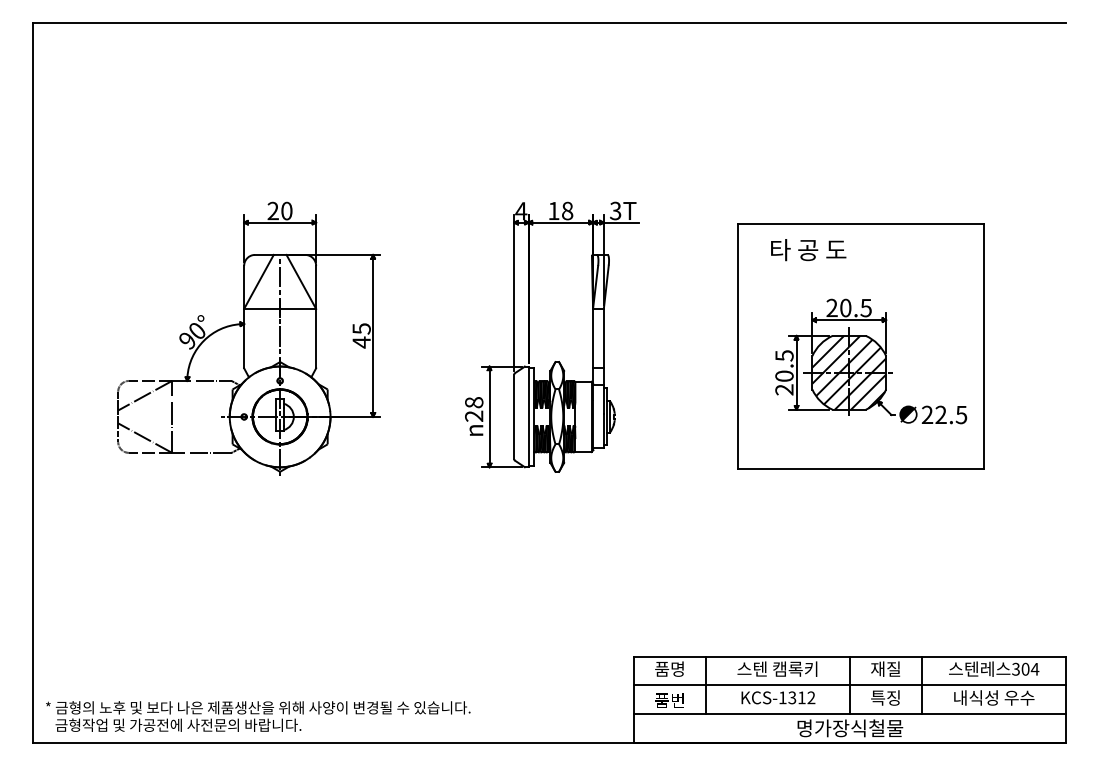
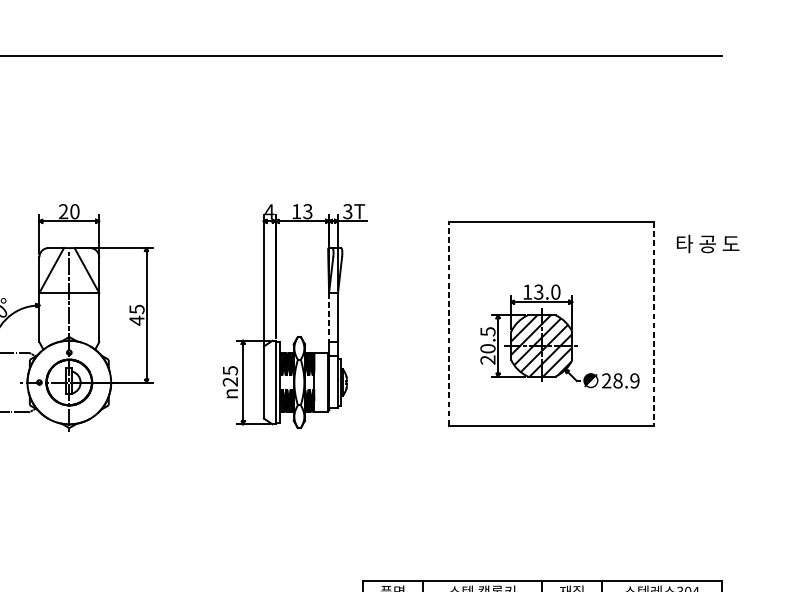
text: (567, 210) -> (307, 211), 18 -> 13
text: (808, 250) -> (707, 244), moved
text: (848, 307) -> (541, 291), 20.5 -> 13.0
line: (593, 338) -> (329, 317), solid -> dashed
line: (738, 345) -> (449, 323), solid -> dashed
line: (984, 346) -> (654, 324), solid -> dashed
text: (474, 402) -> (230, 370), 28 -> 25
text: (951, 414) -> (626, 380), 22.5 -> 28.9

